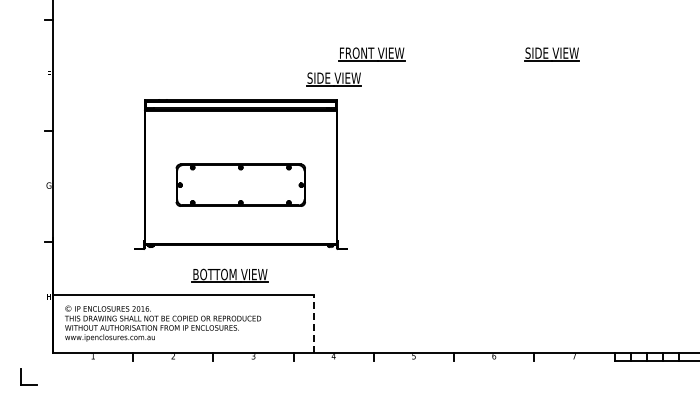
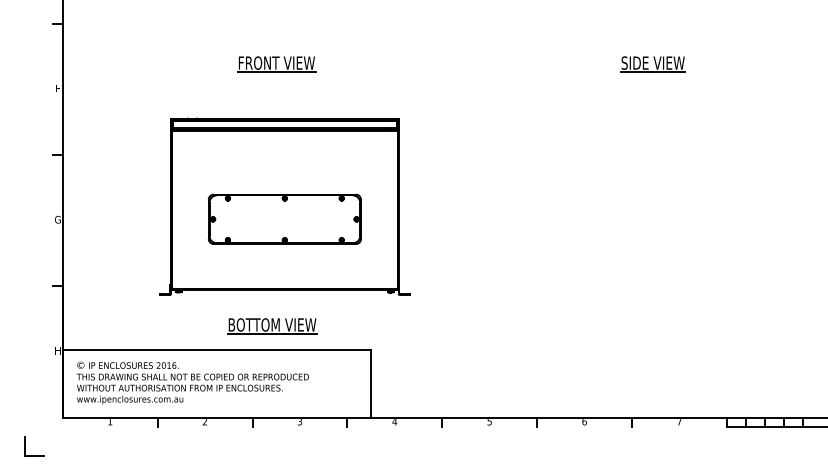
part: (371, 54) -> (276, 64), moved
part: (333, 79) -> (394, 94), removed
line: (313, 324) -> (370, 384), dashed -> solid

